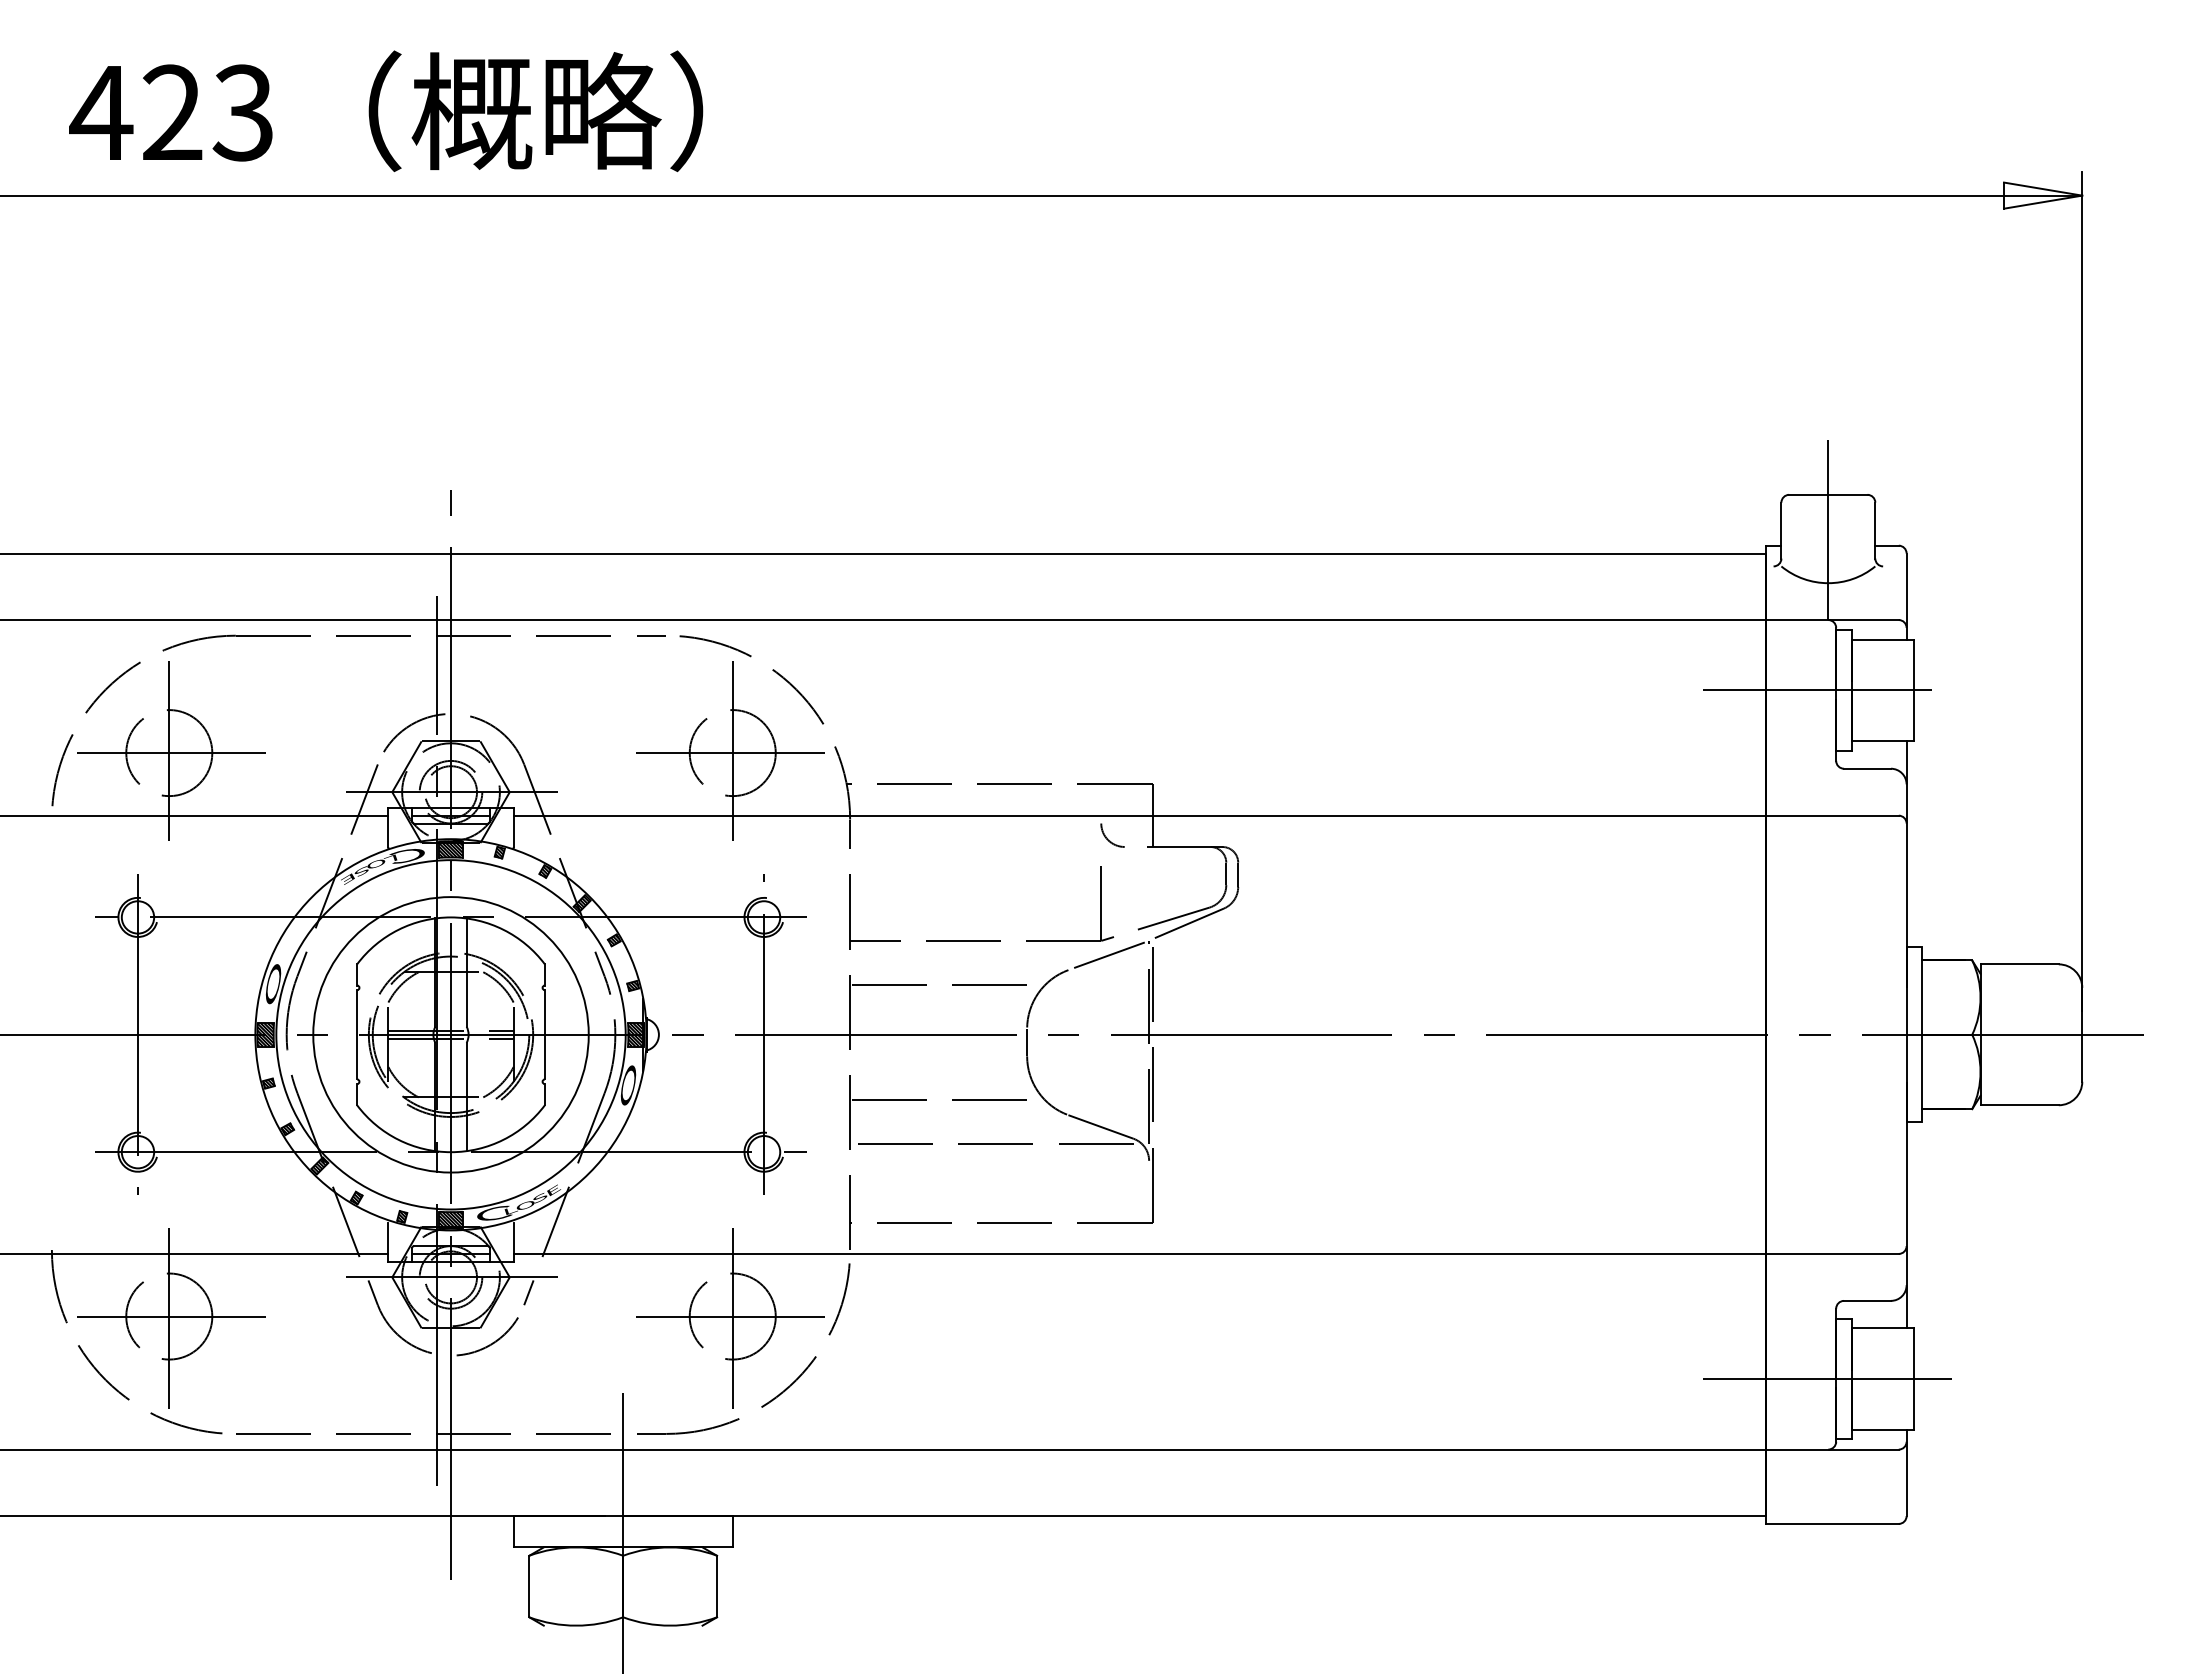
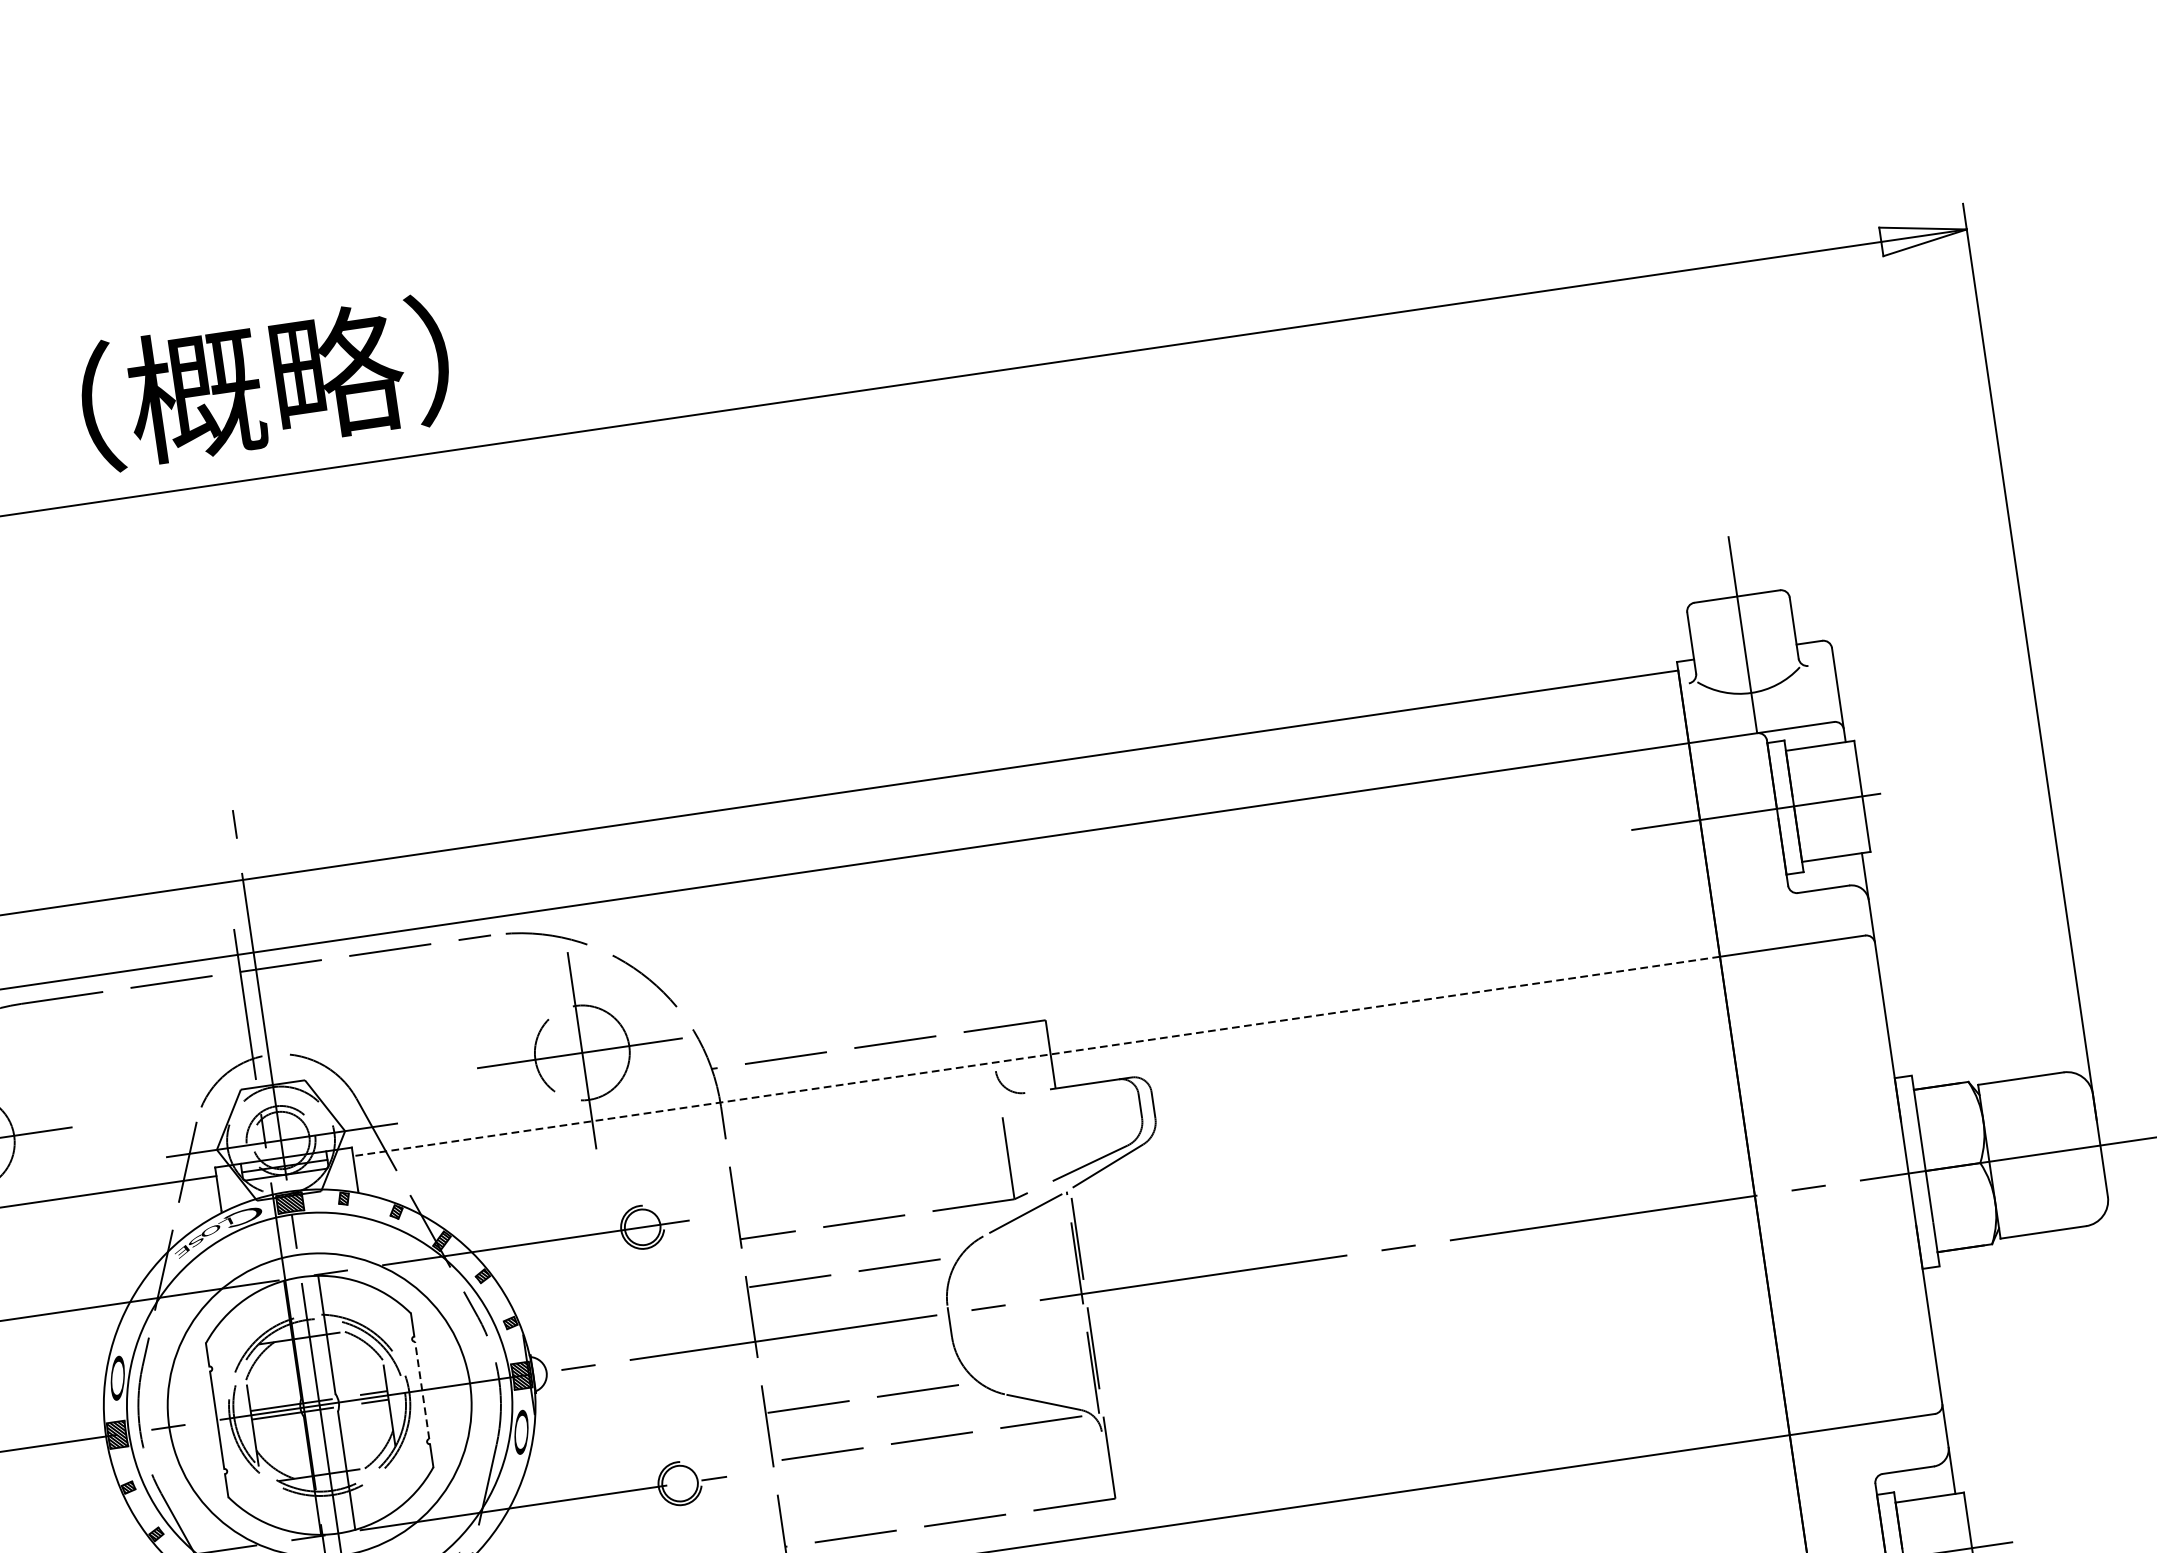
line: (1139, 815) -> (1036, 1056), solid -> dashed
line: (544, 1034) -> (421, 1390), solid -> dashed
line: (764, 1034) -> (661, 1355), removed

